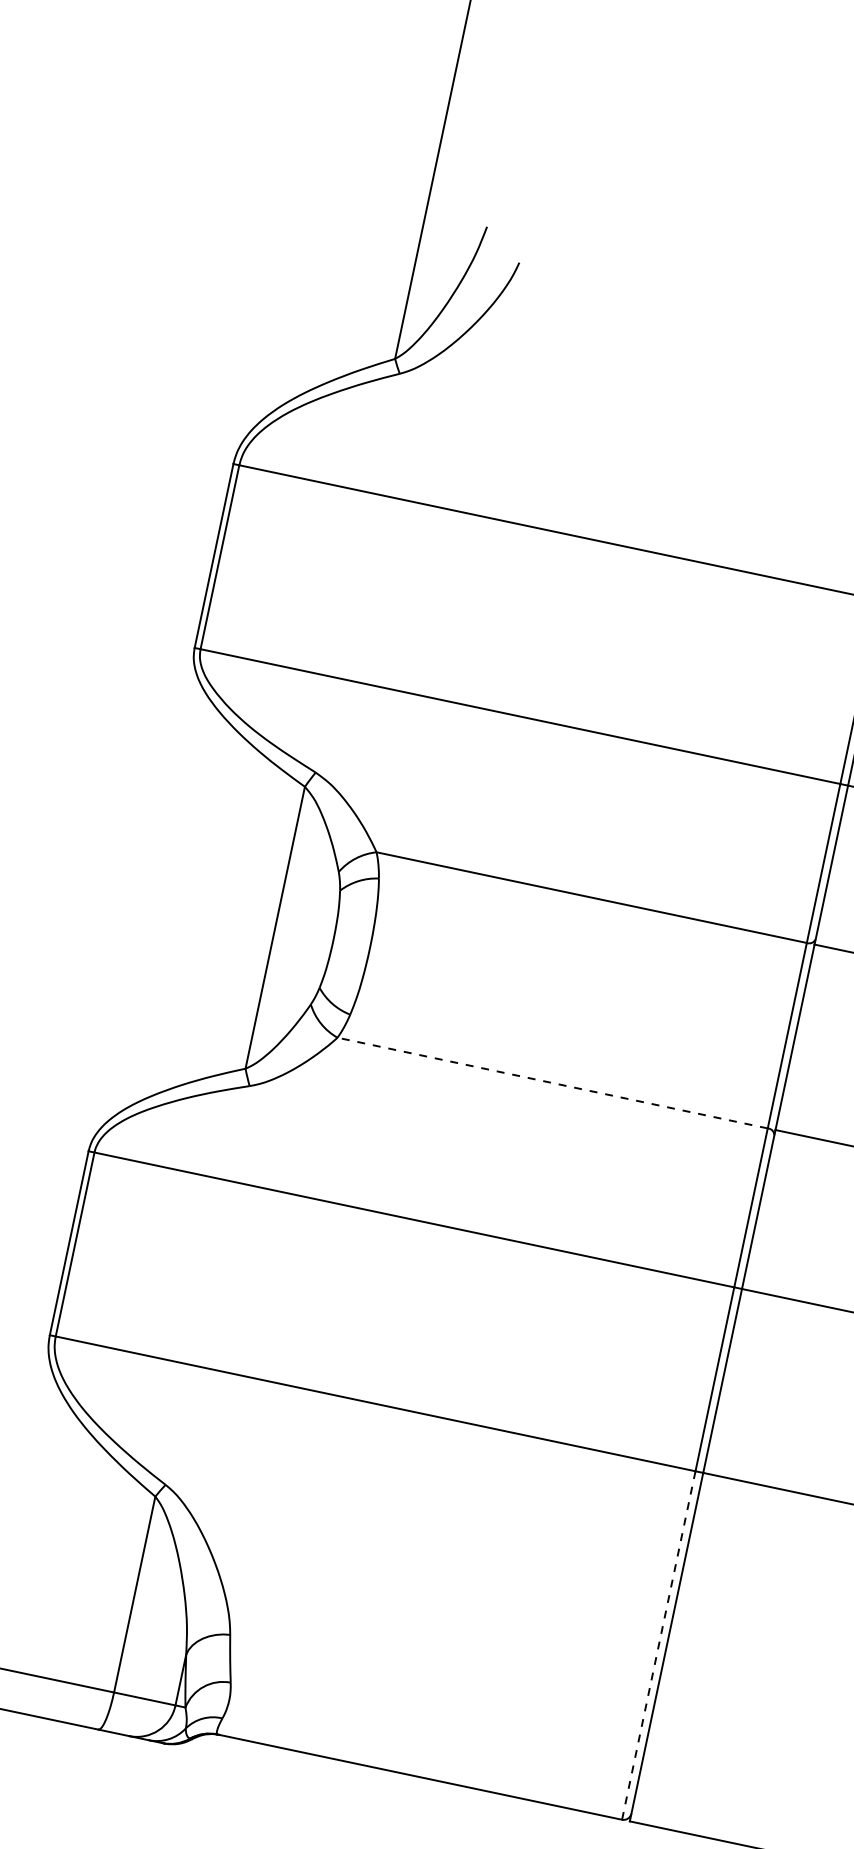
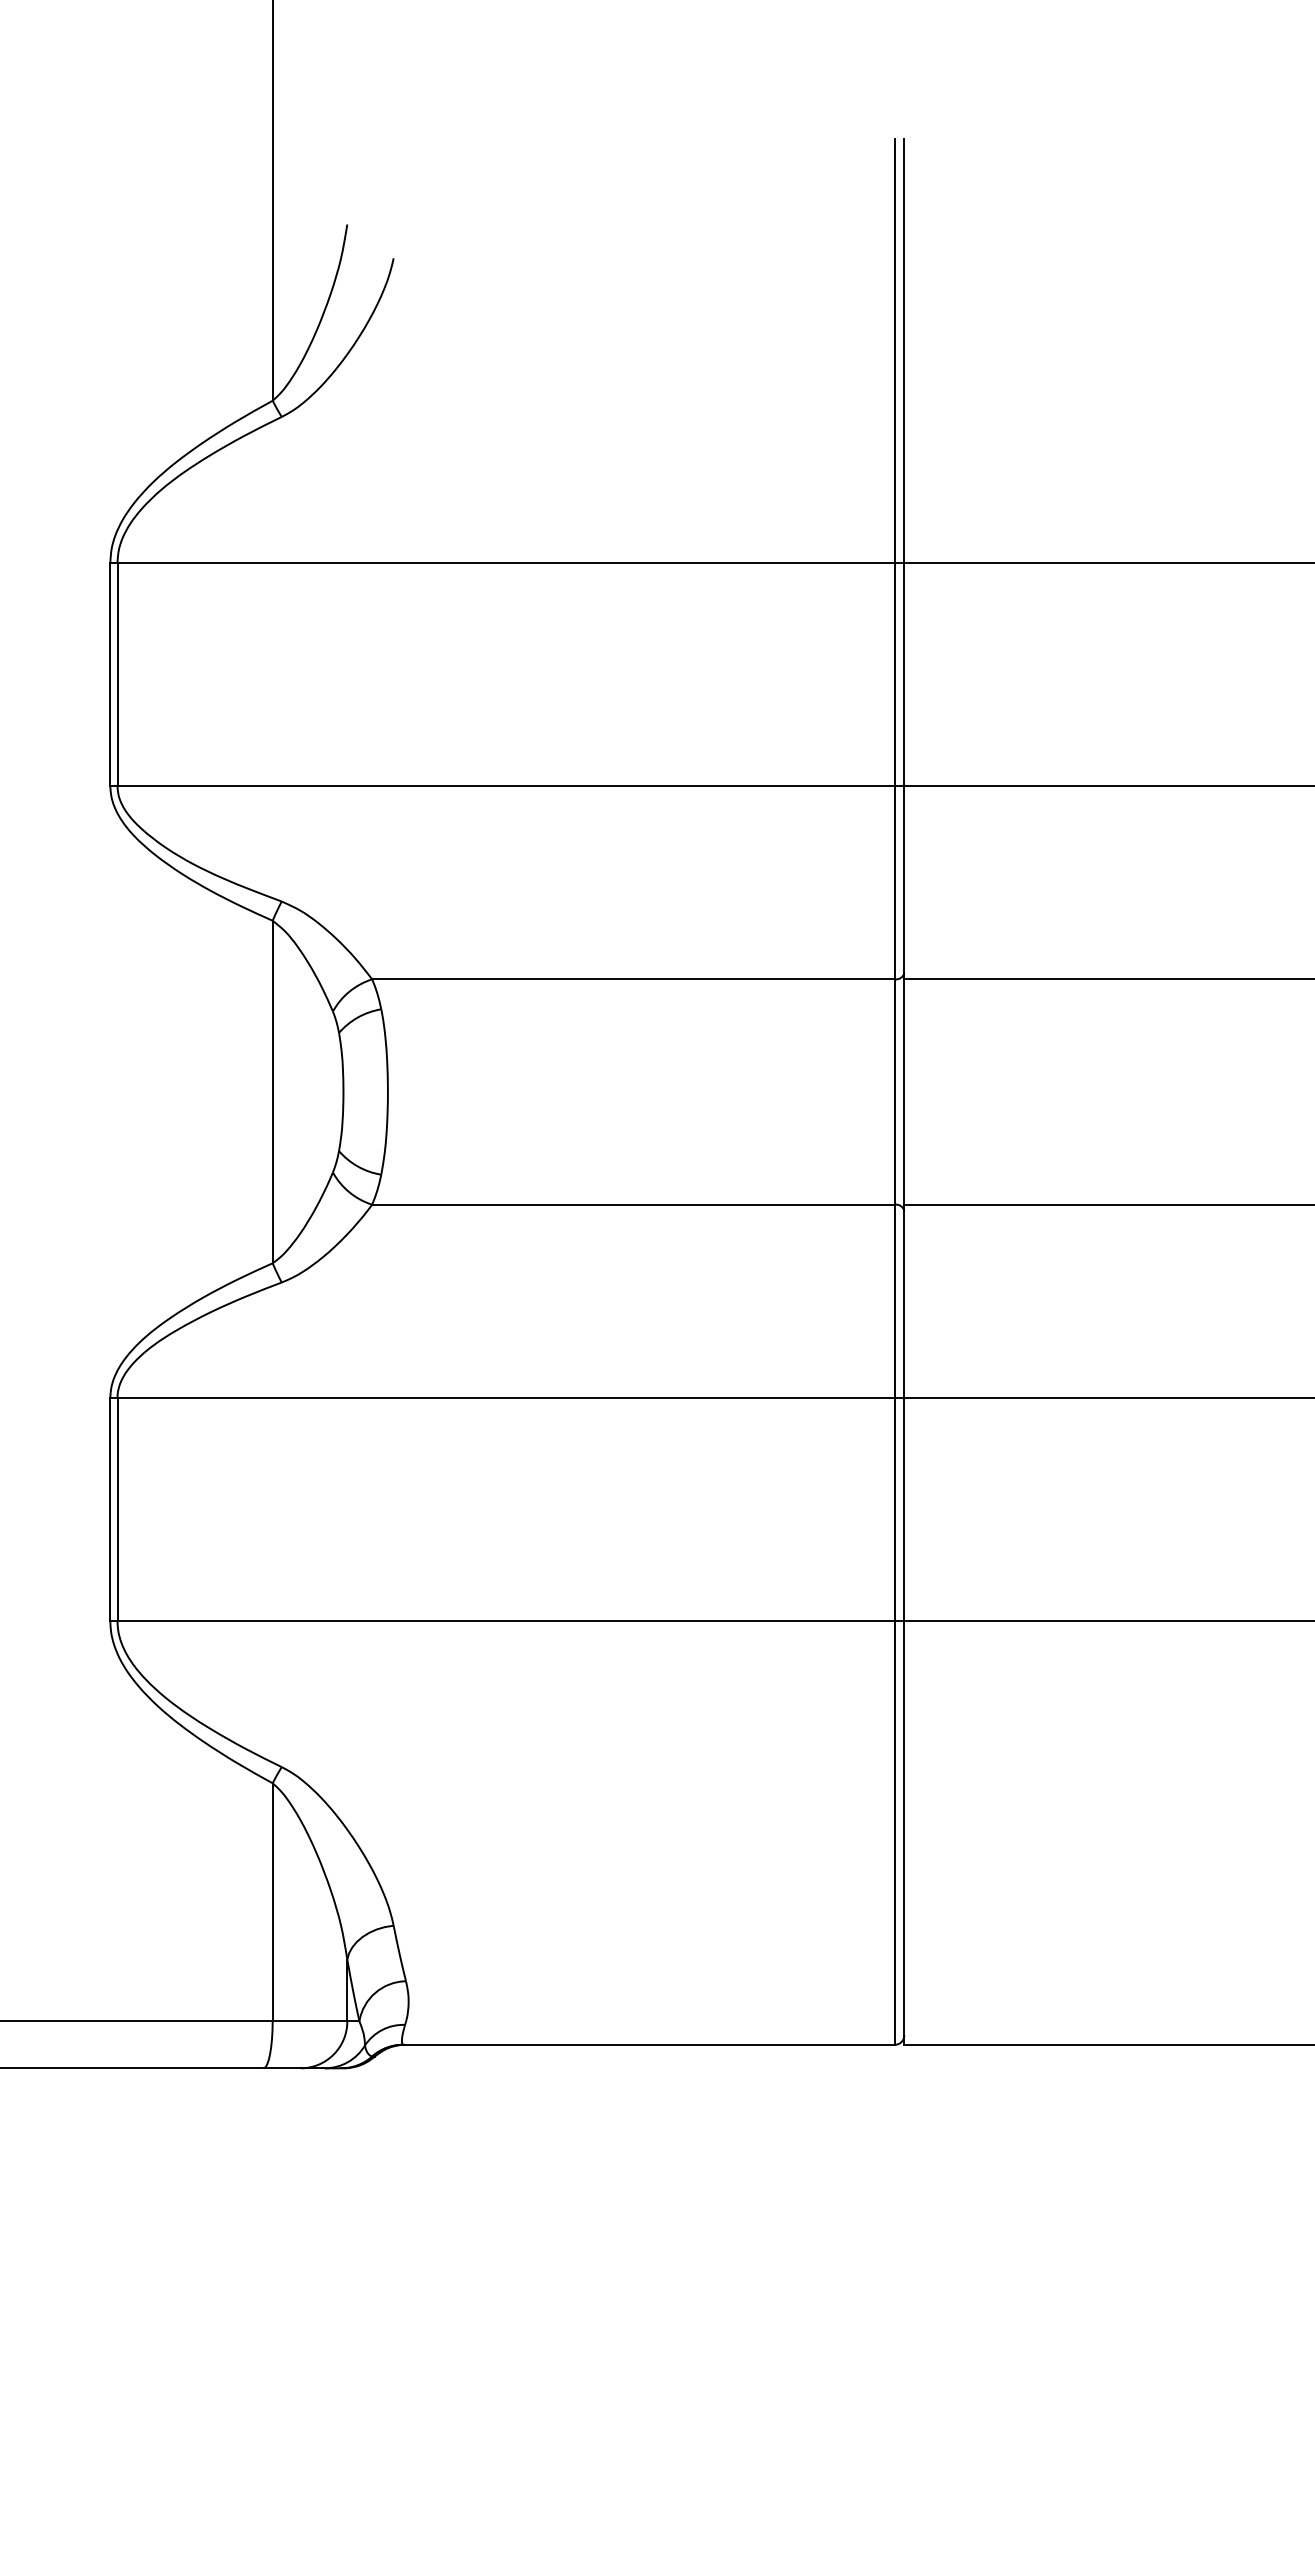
line: (552, 1082) -> (633, 1204), dashed -> solid
line: (658, 1645) -> (894, 1833), dashed -> solid

